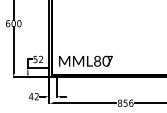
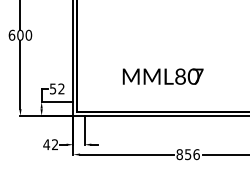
text: (85, 60) -> (162, 75), moved

